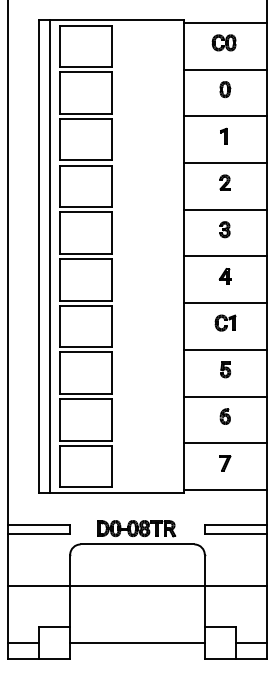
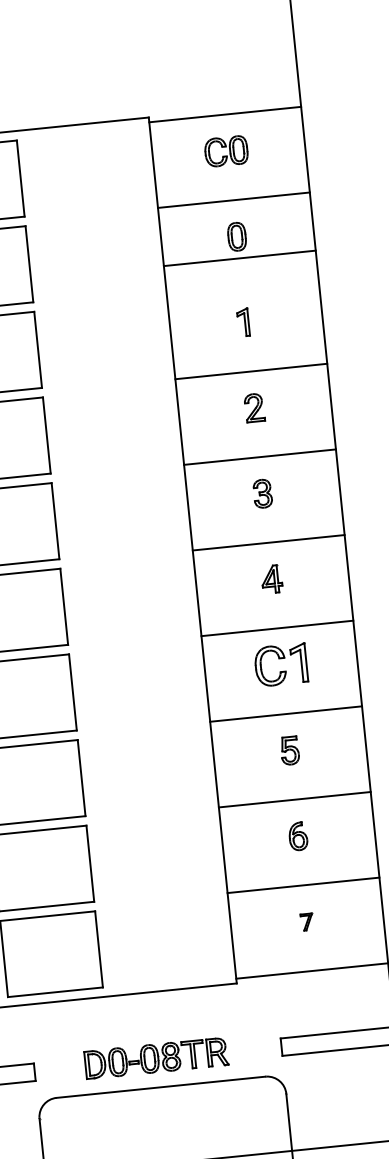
line: (225, 116) -> (239, 258), moved
part: (225, 322) -> (281, 663), size x1.4
part: (225, 463) -> (307, 922), size x0.6

